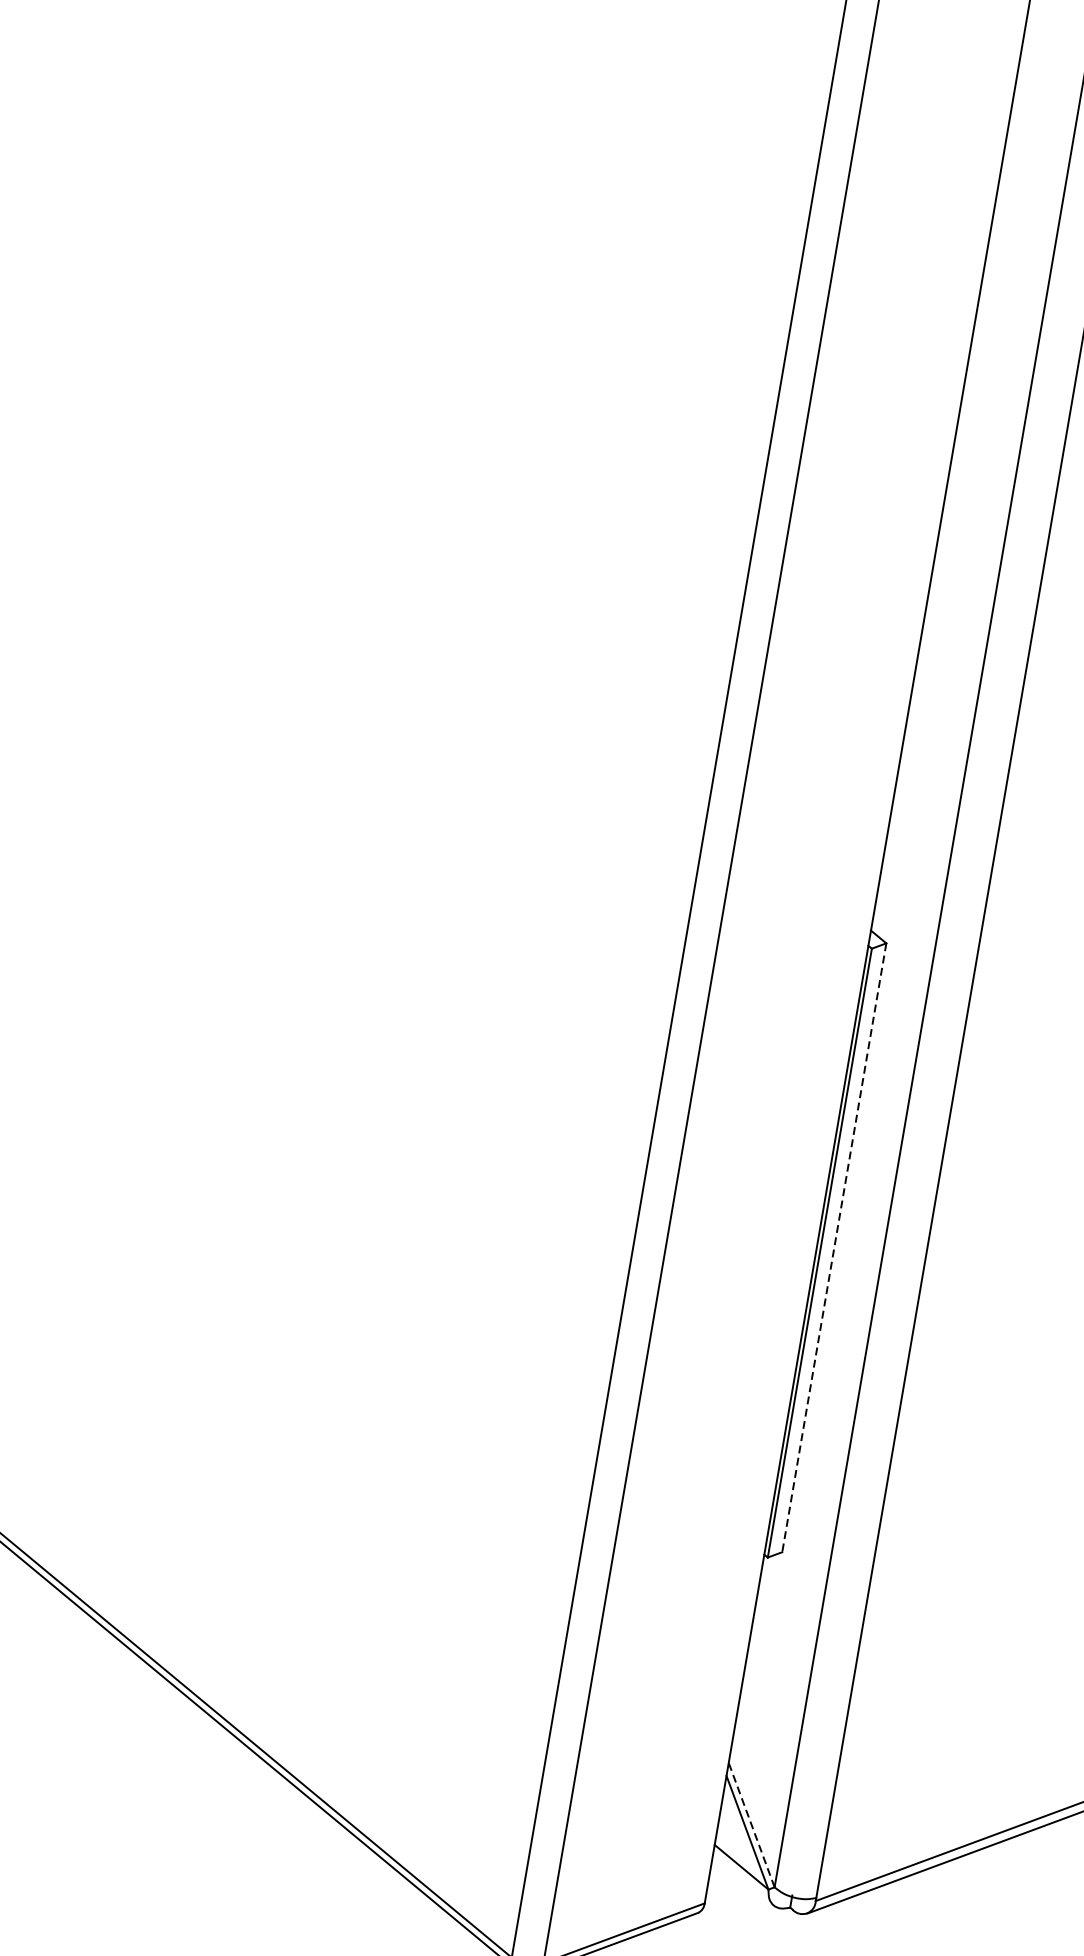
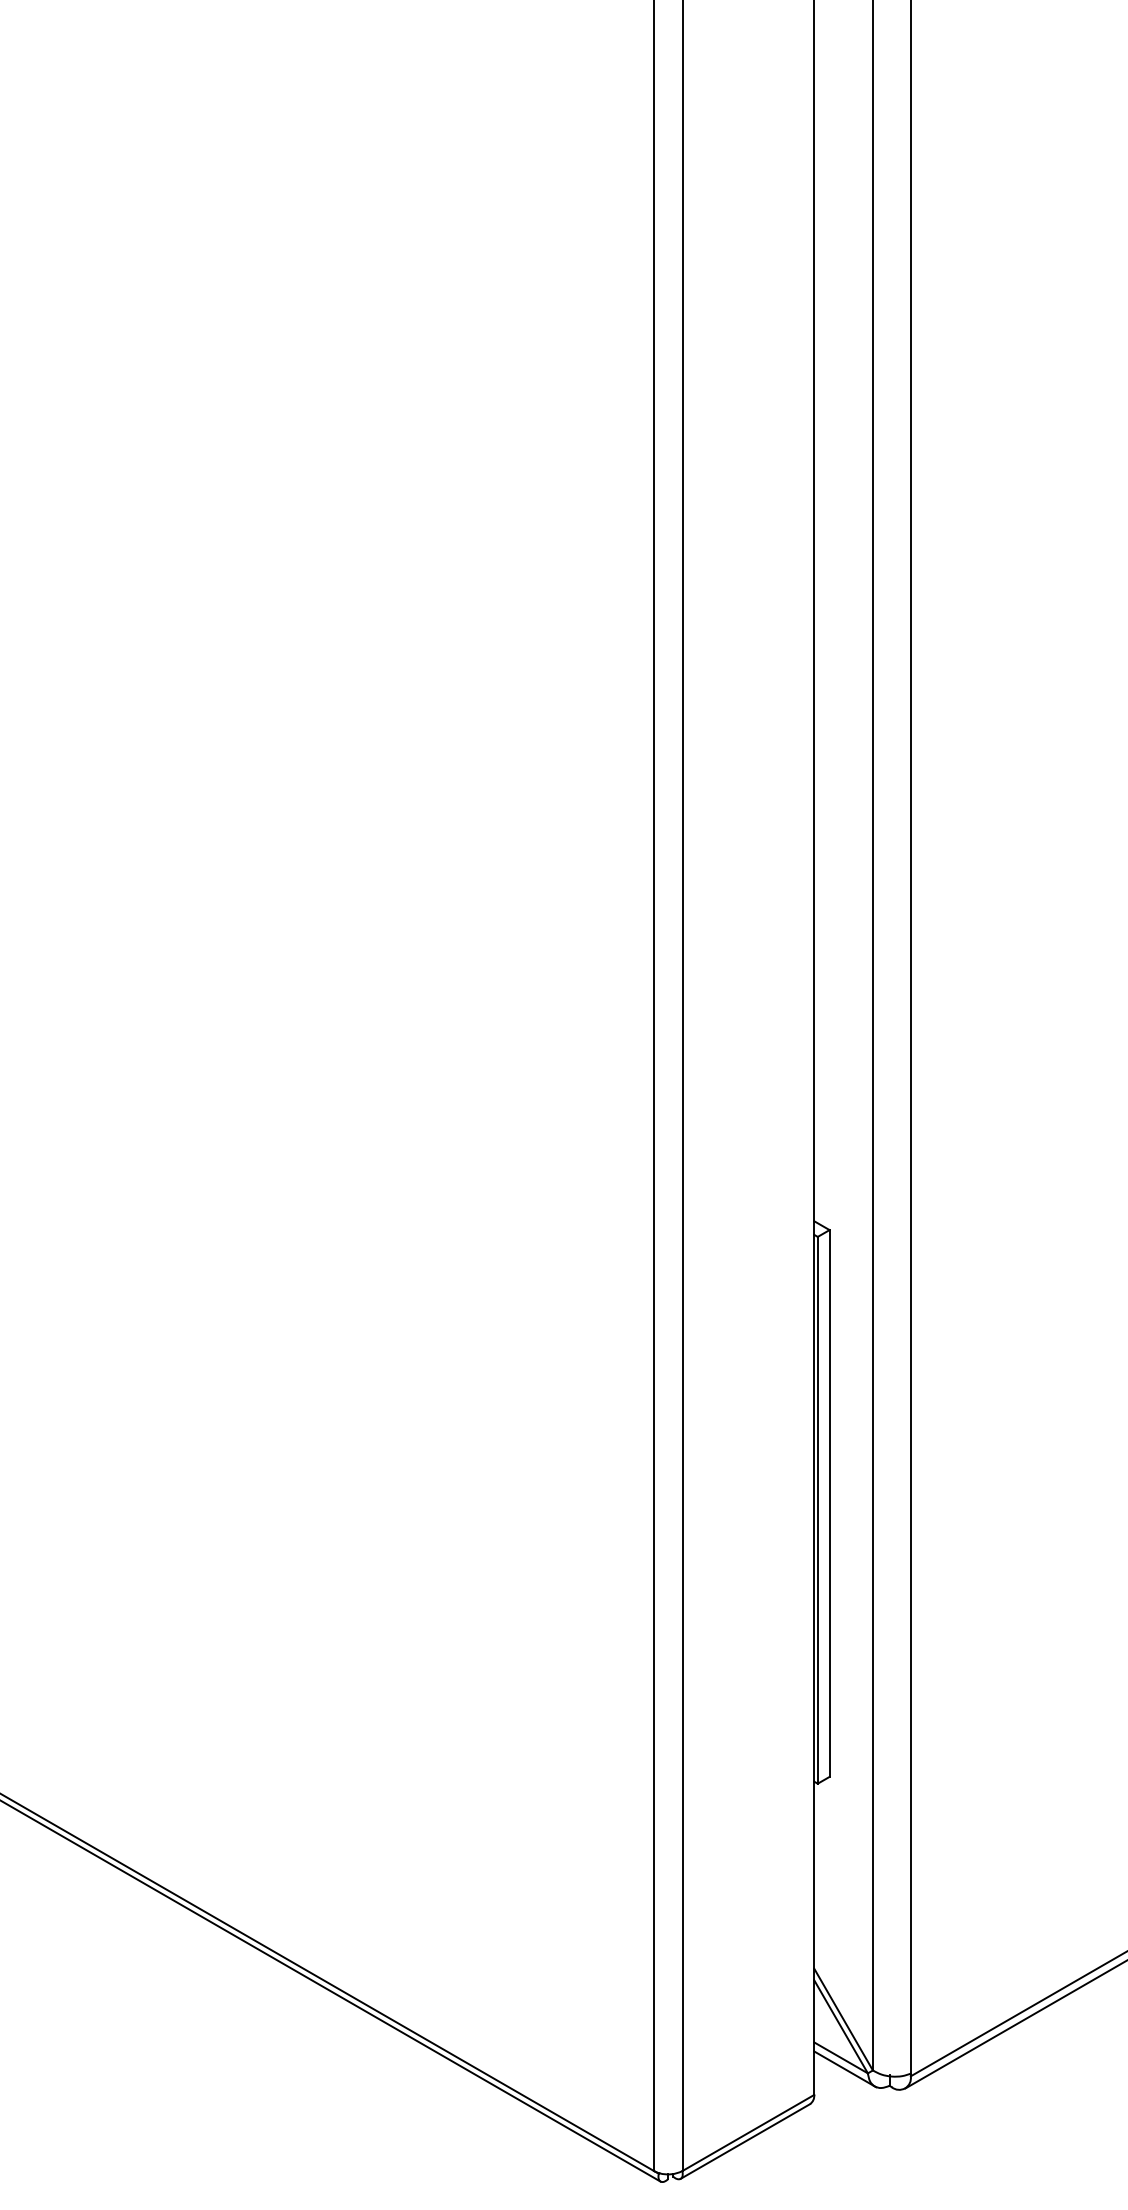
line: (834, 1248) -> (829, 1504), dashed -> solid
line: (751, 1824) -> (843, 2019), dashed -> solid
line: (744, 1881) -> (845, 2069), added

